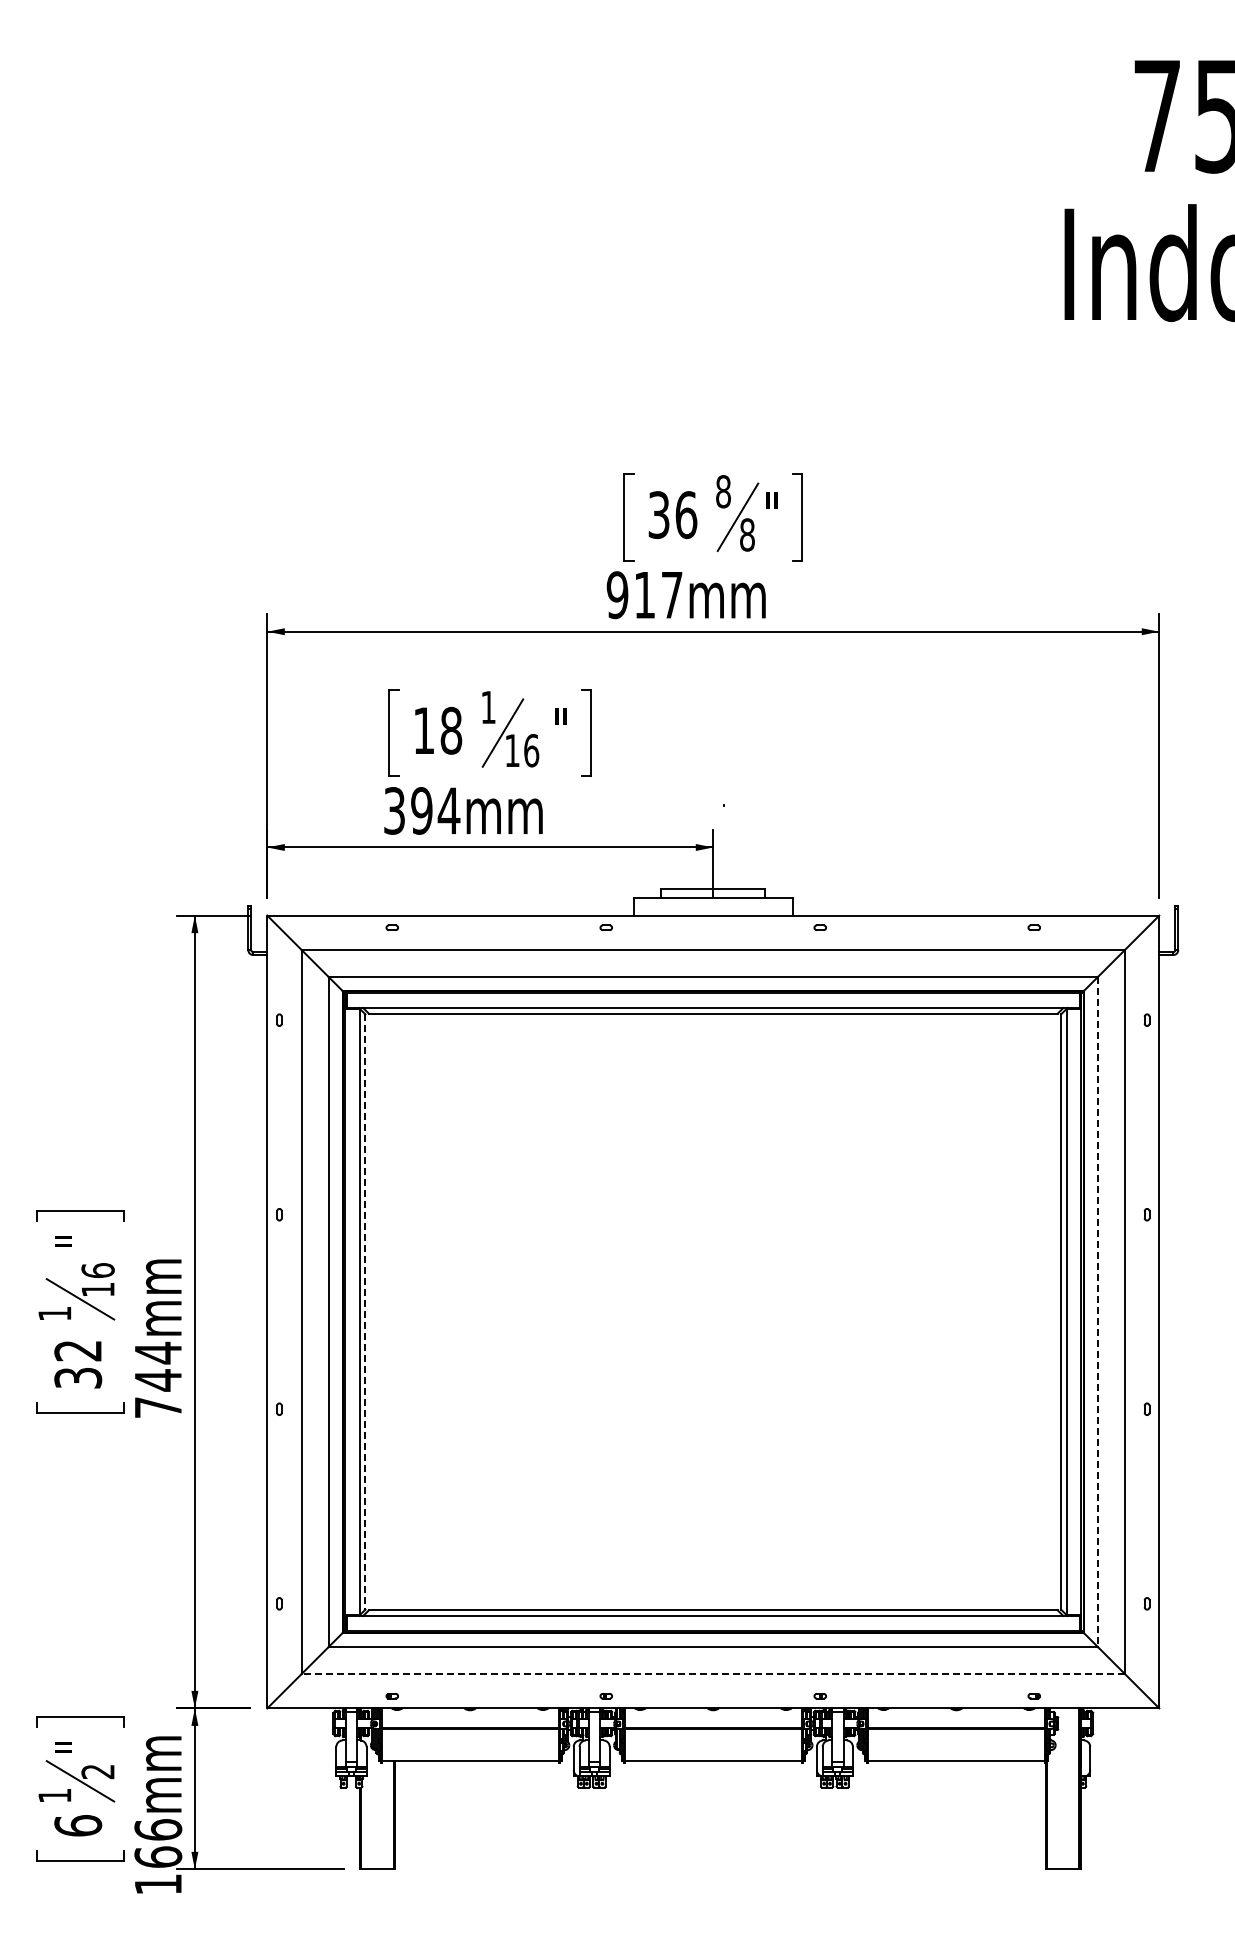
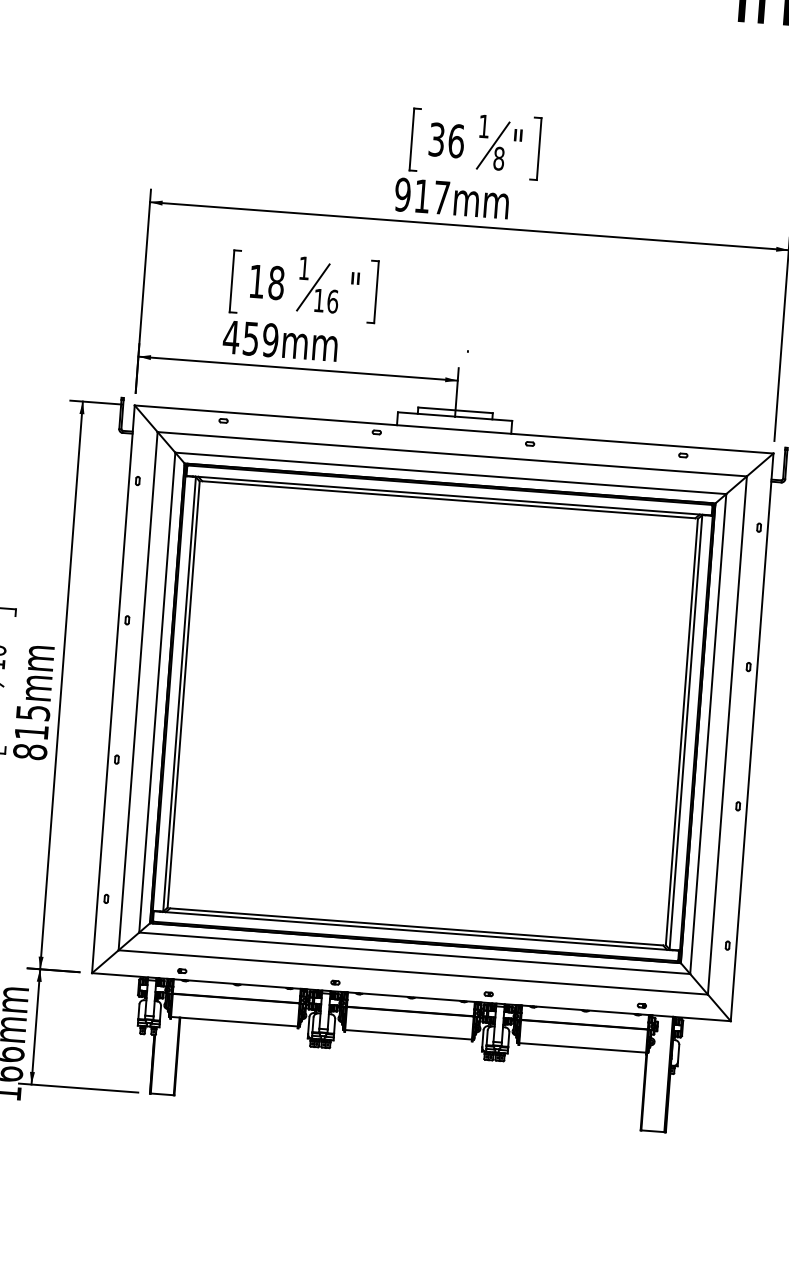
text: (723, 491) -> (484, 126), 8 -> 1
text: (421, 810) -> (250, 338), 394mm -> 459mm
line: (365, 1312) -> (183, 694), dashed -> solid
line: (1098, 1312) -> (708, 734), dashed -> solid
text: (158, 1379) -> (31, 731), 744mm -> 815mm
line: (712, 1673) -> (412, 972), dashed -> solid

